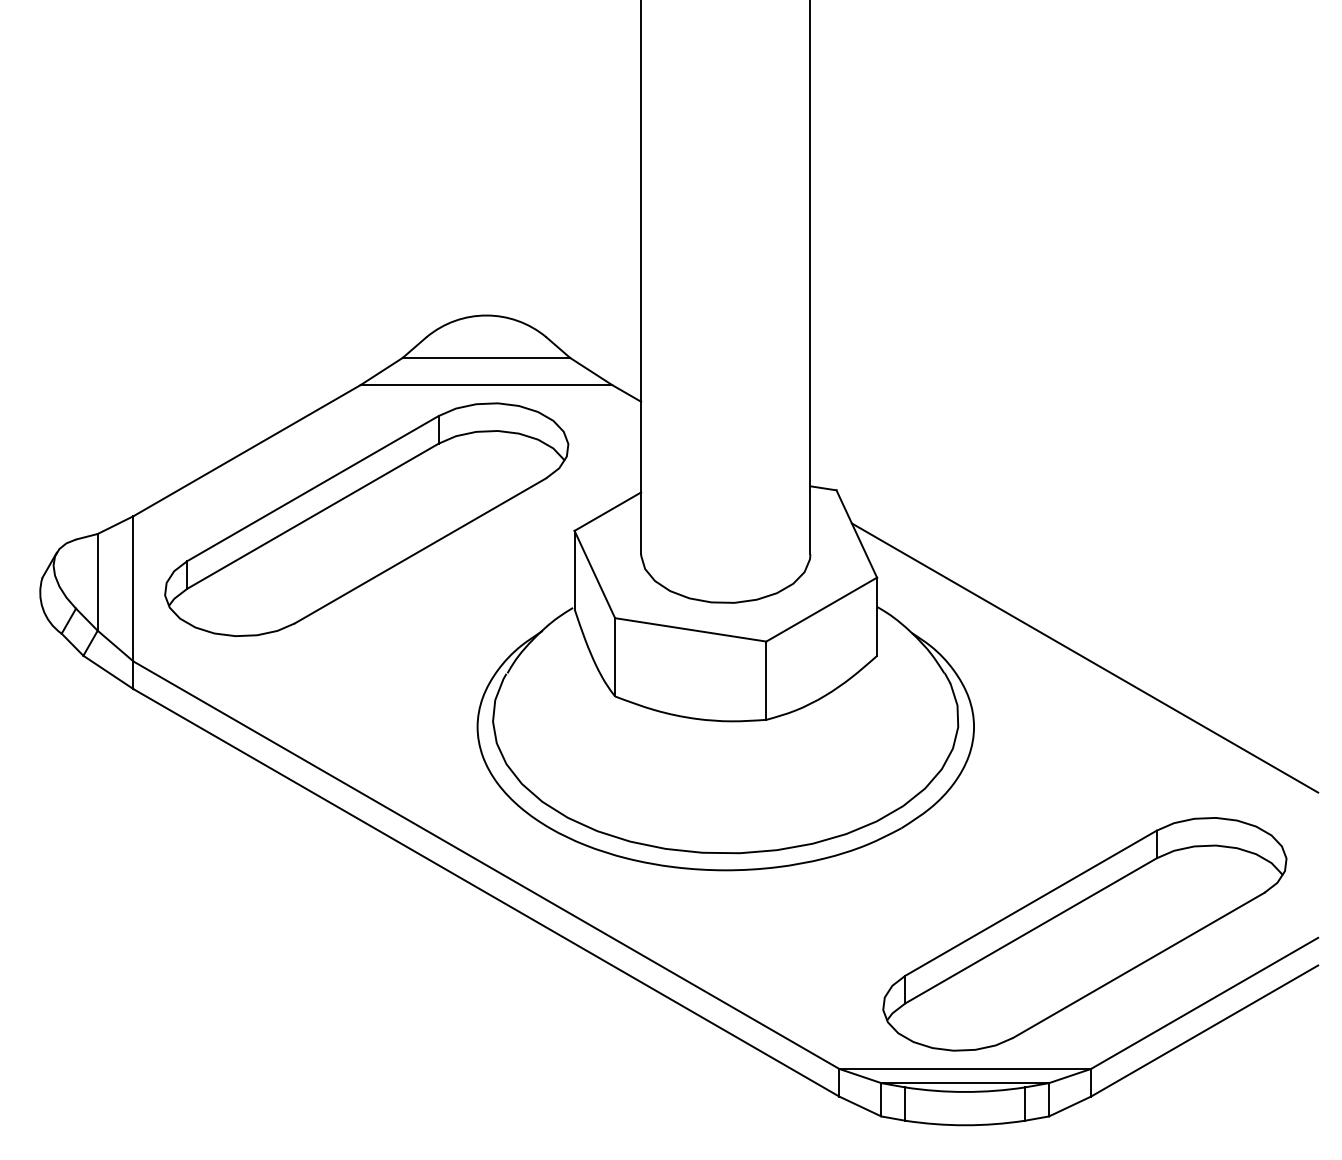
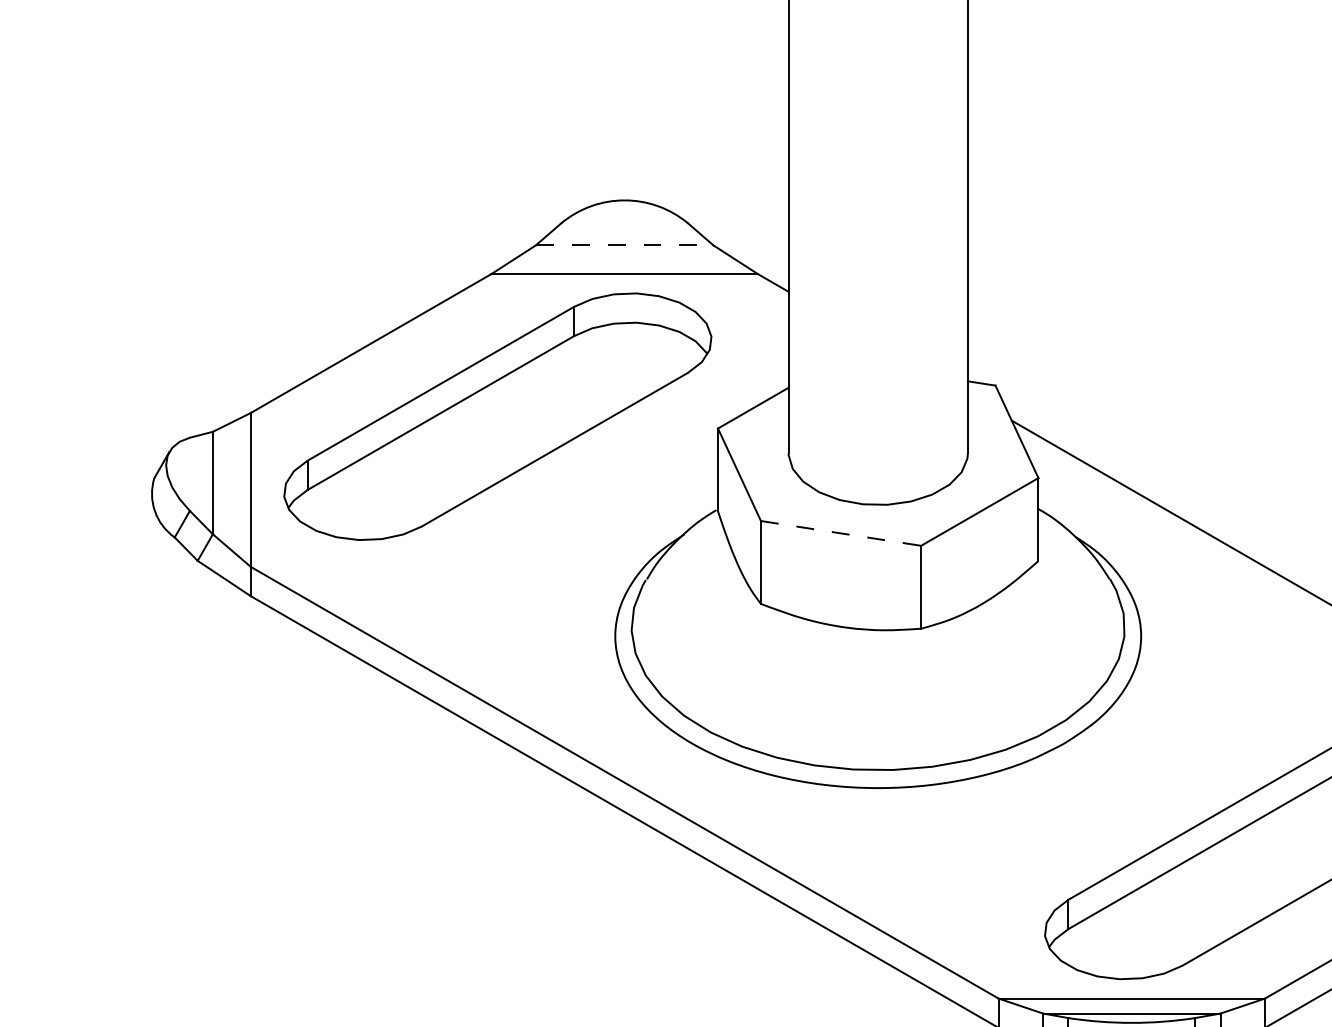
line: (486, 357) -> (624, 244), solid -> dashed
line: (690, 629) -> (840, 533), solid -> dashed

